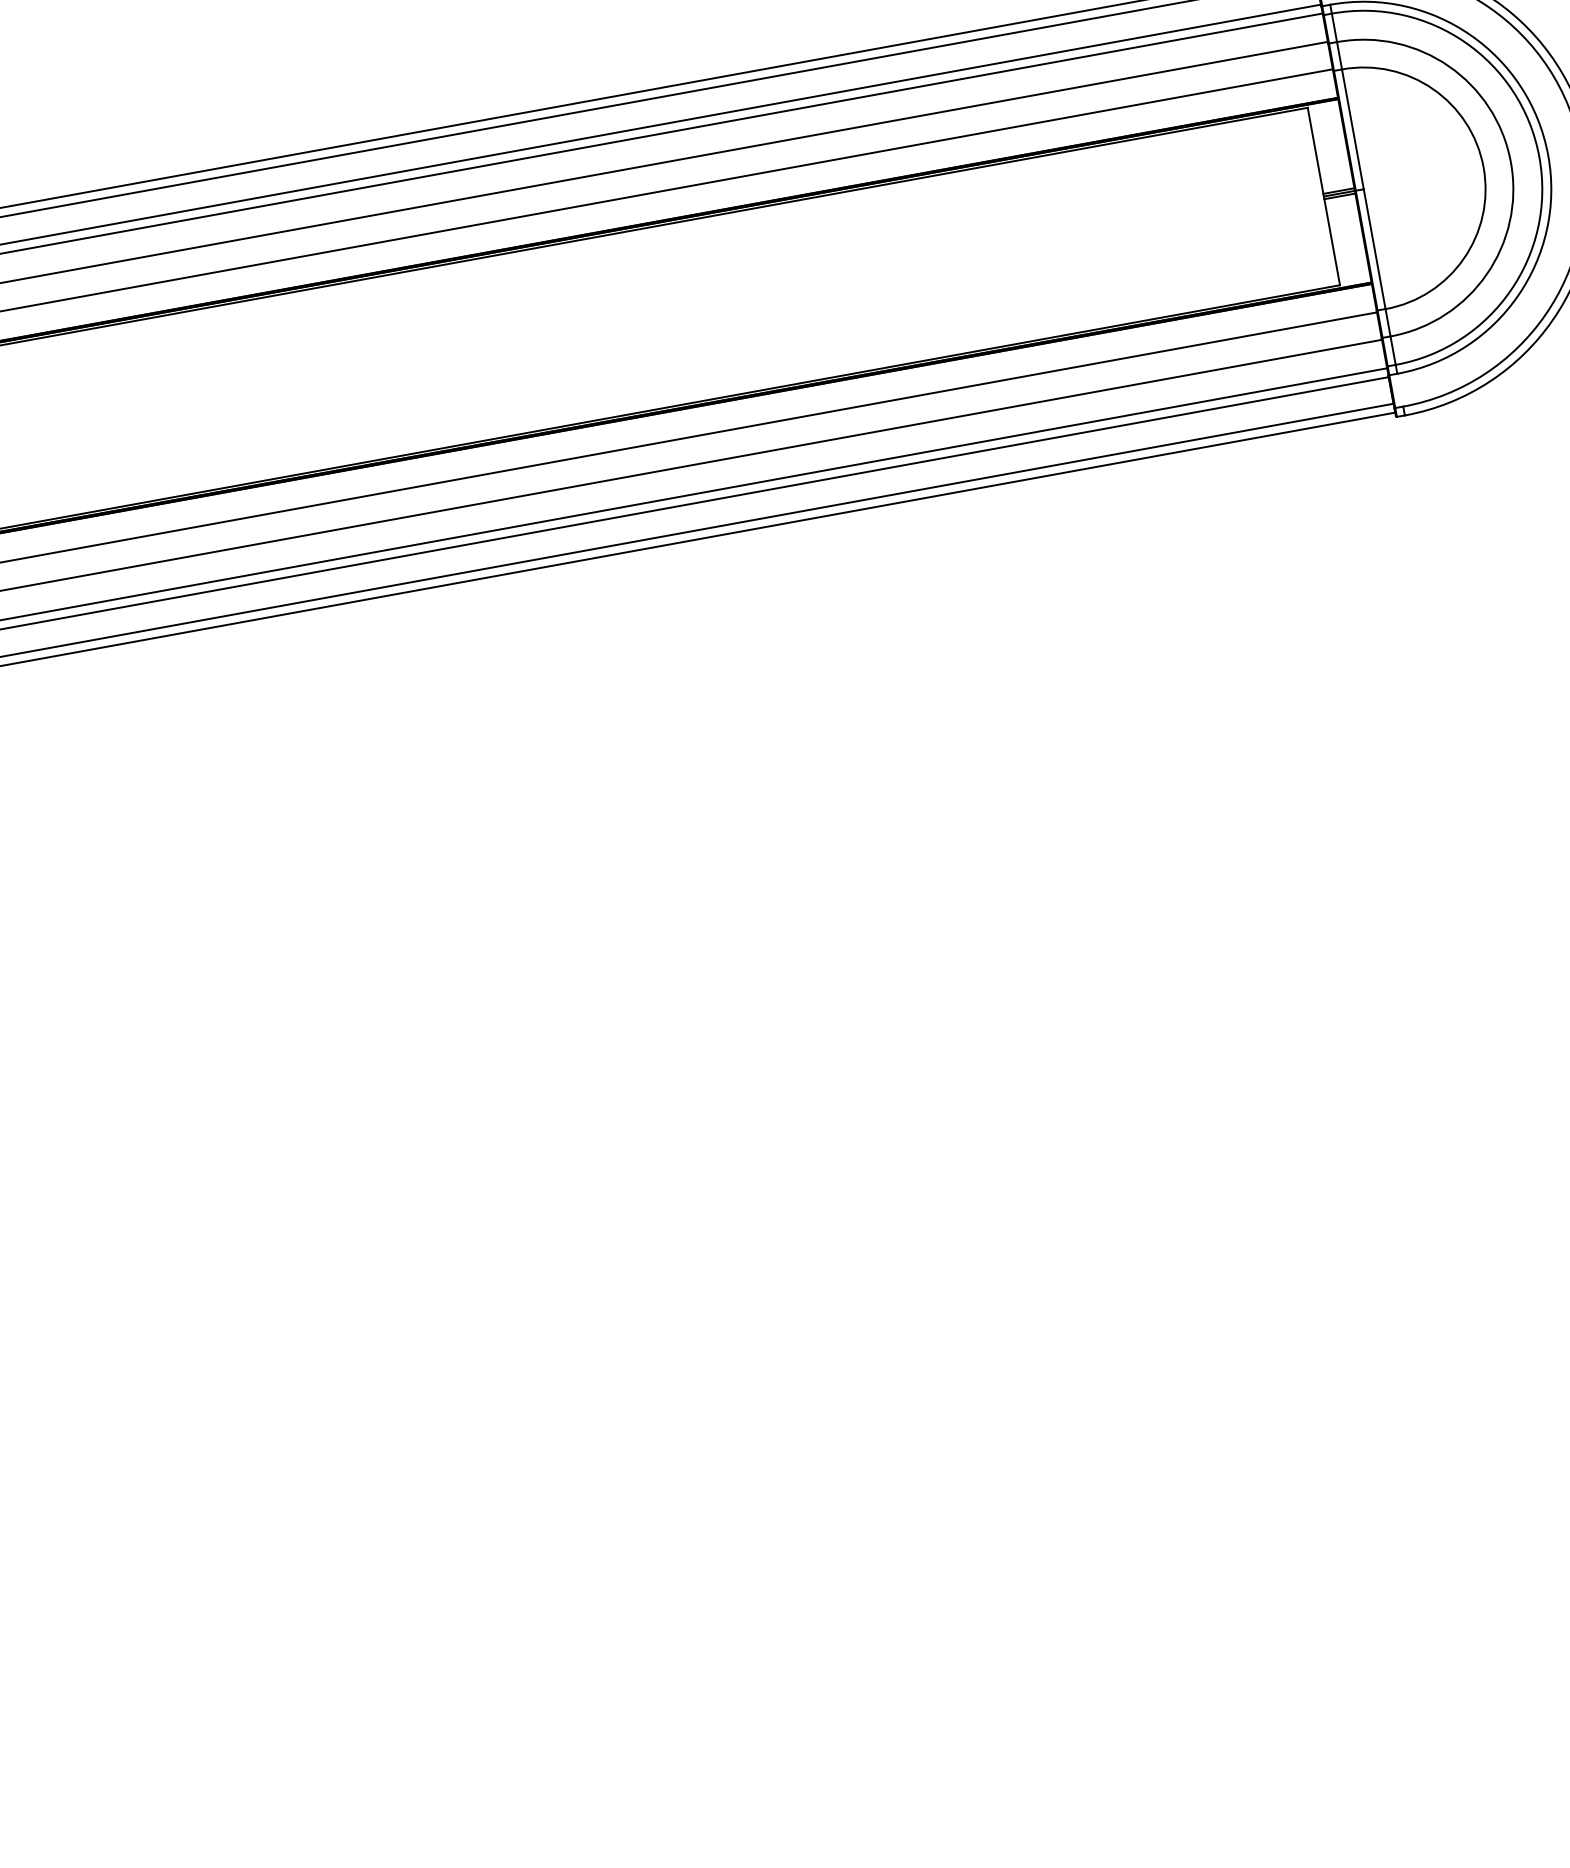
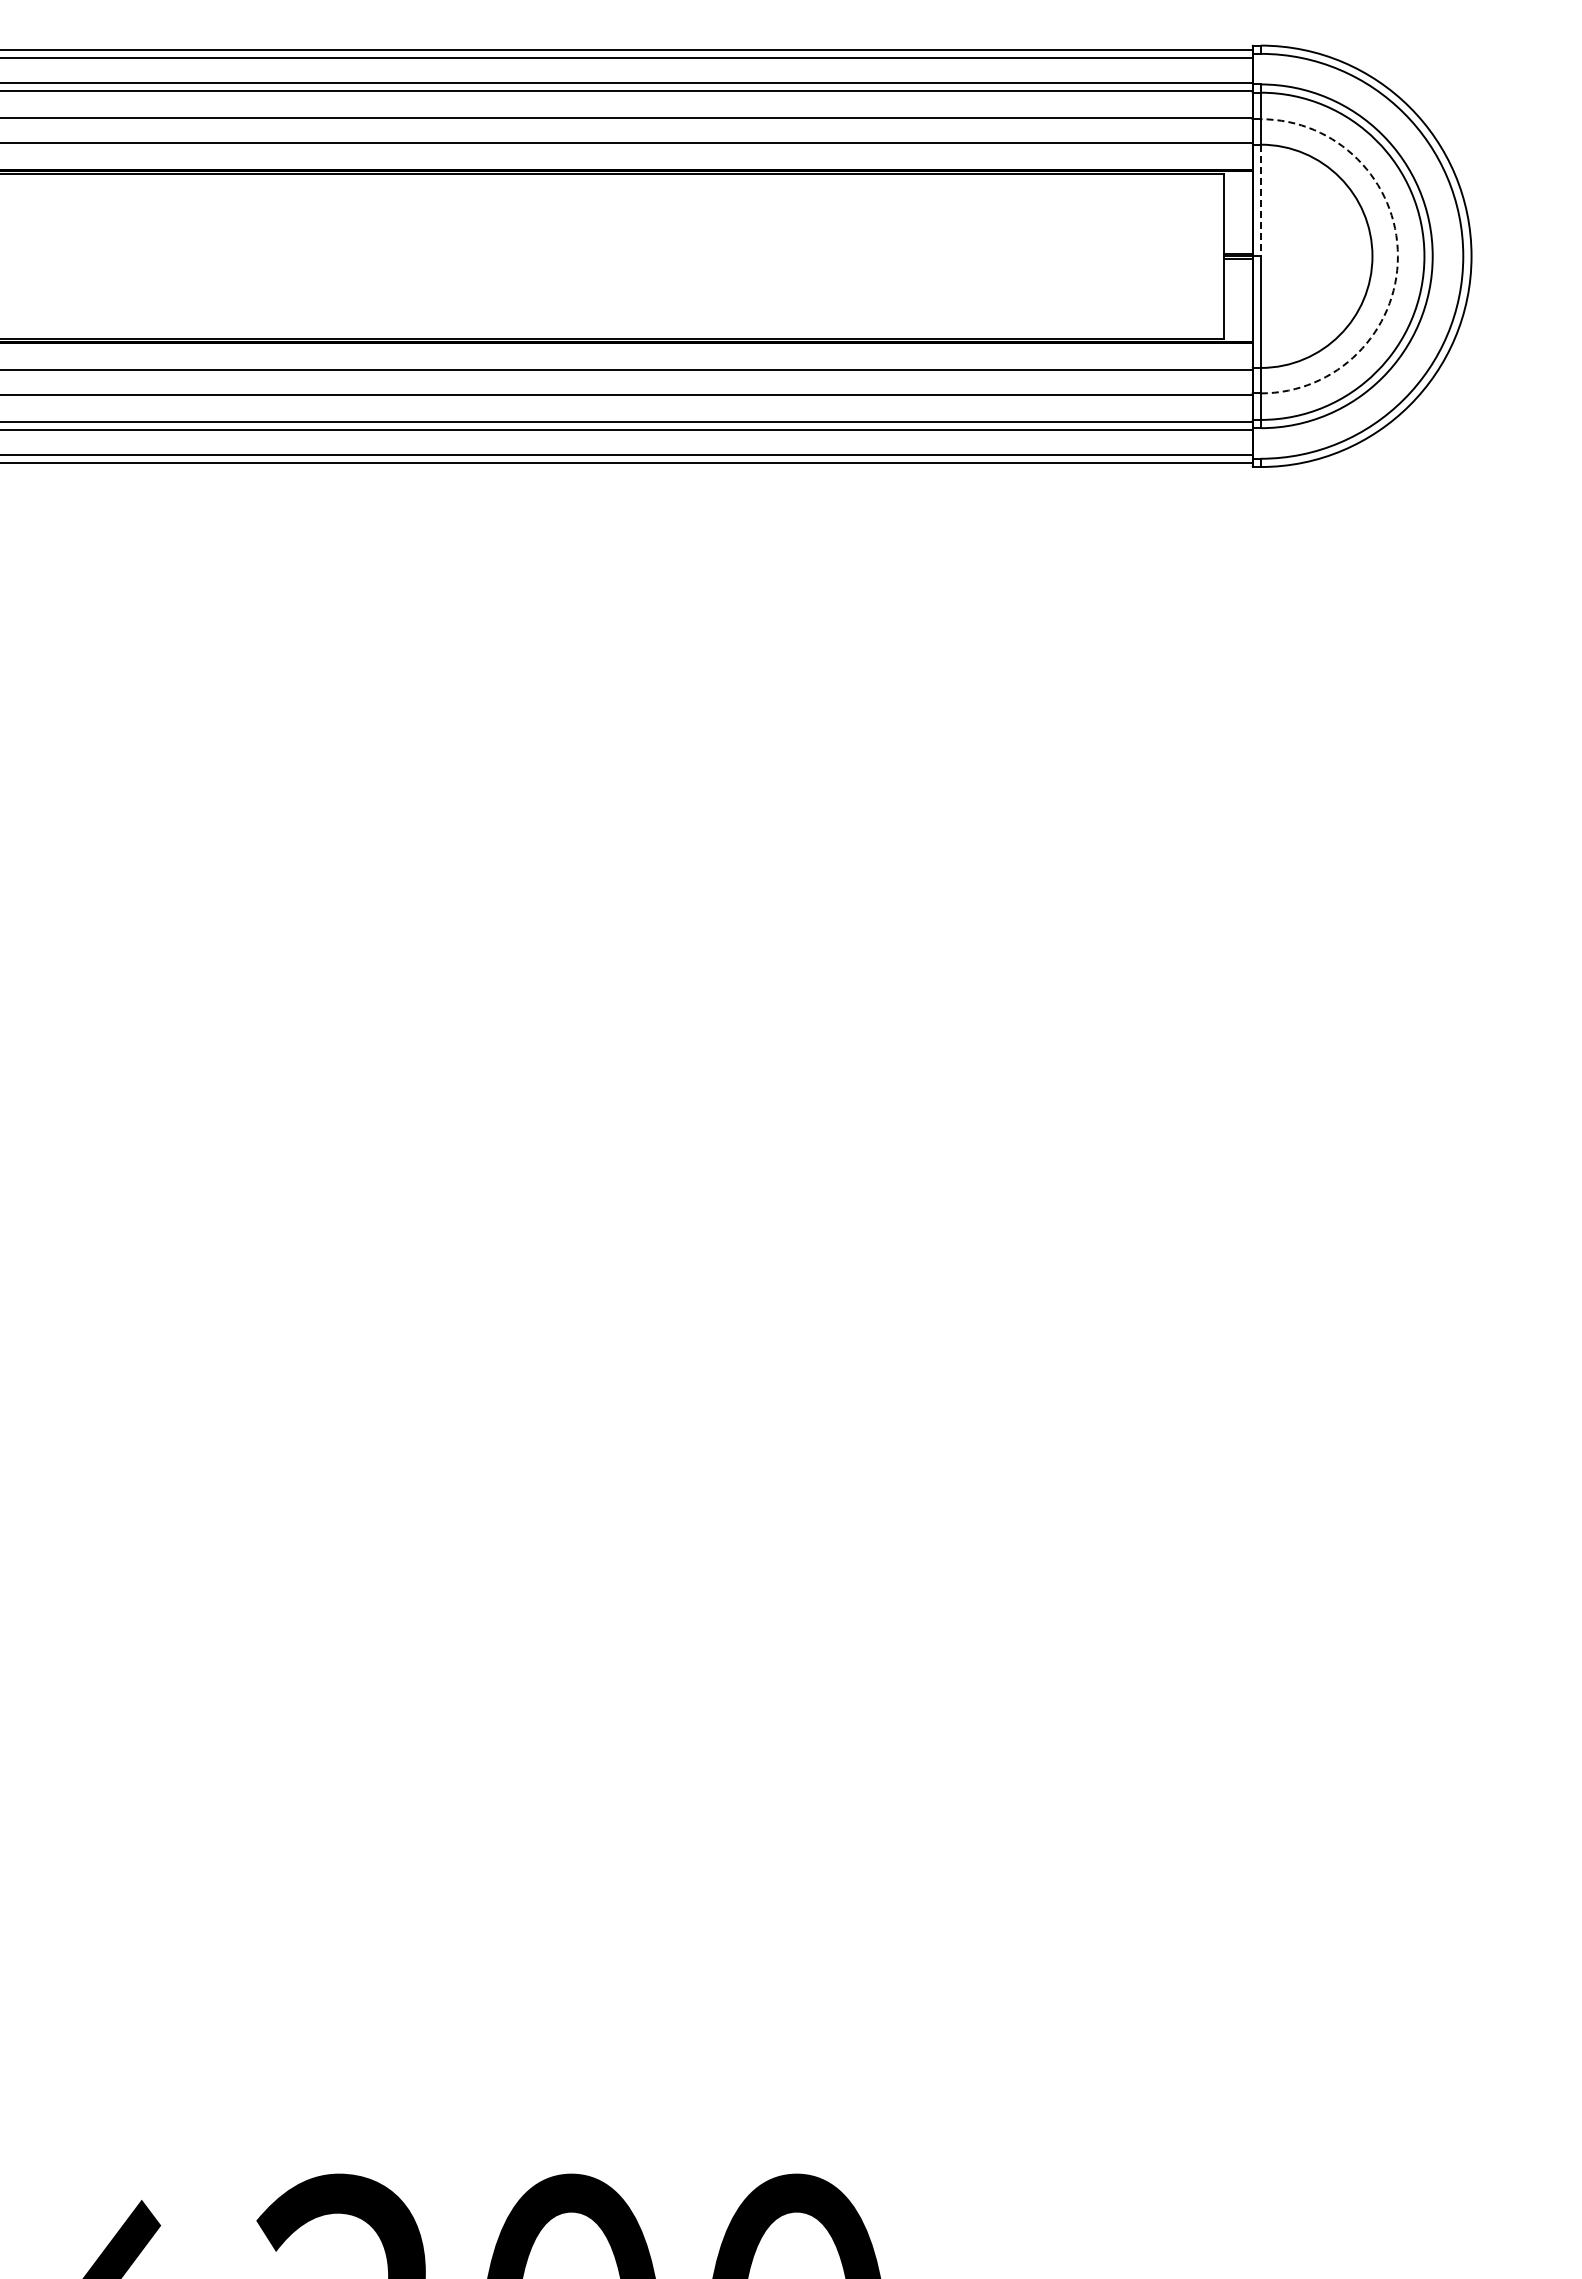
line: (1352, 129) -> (1260, 200), solid -> dashed
arc: (1510, 162) -> (1397, 256), solid -> dashed

